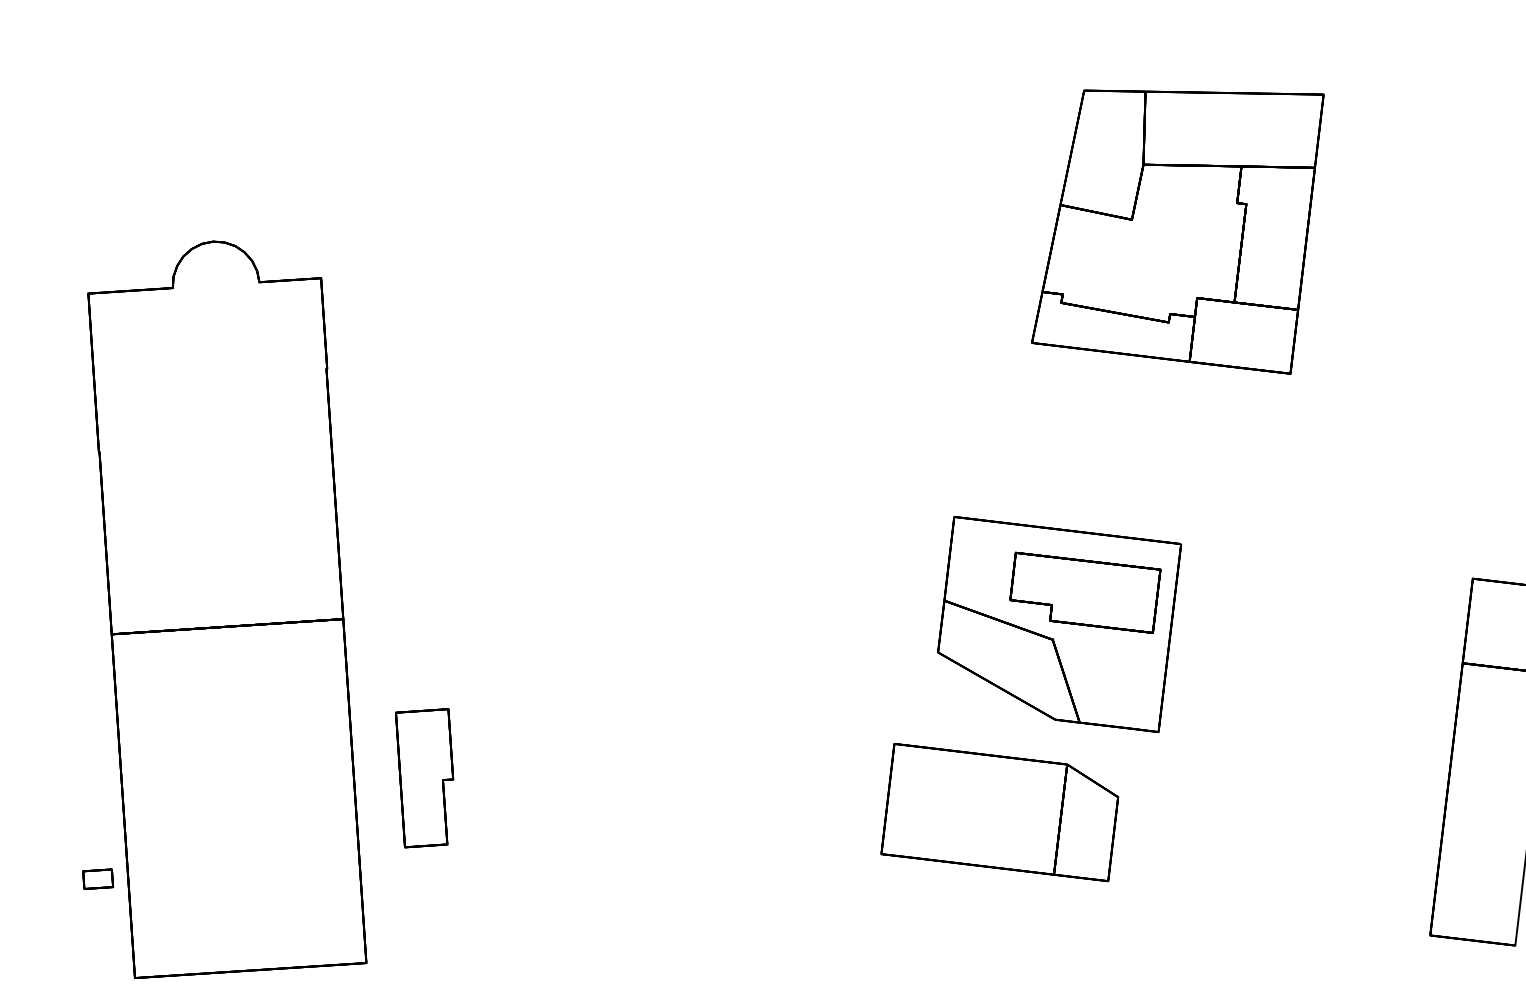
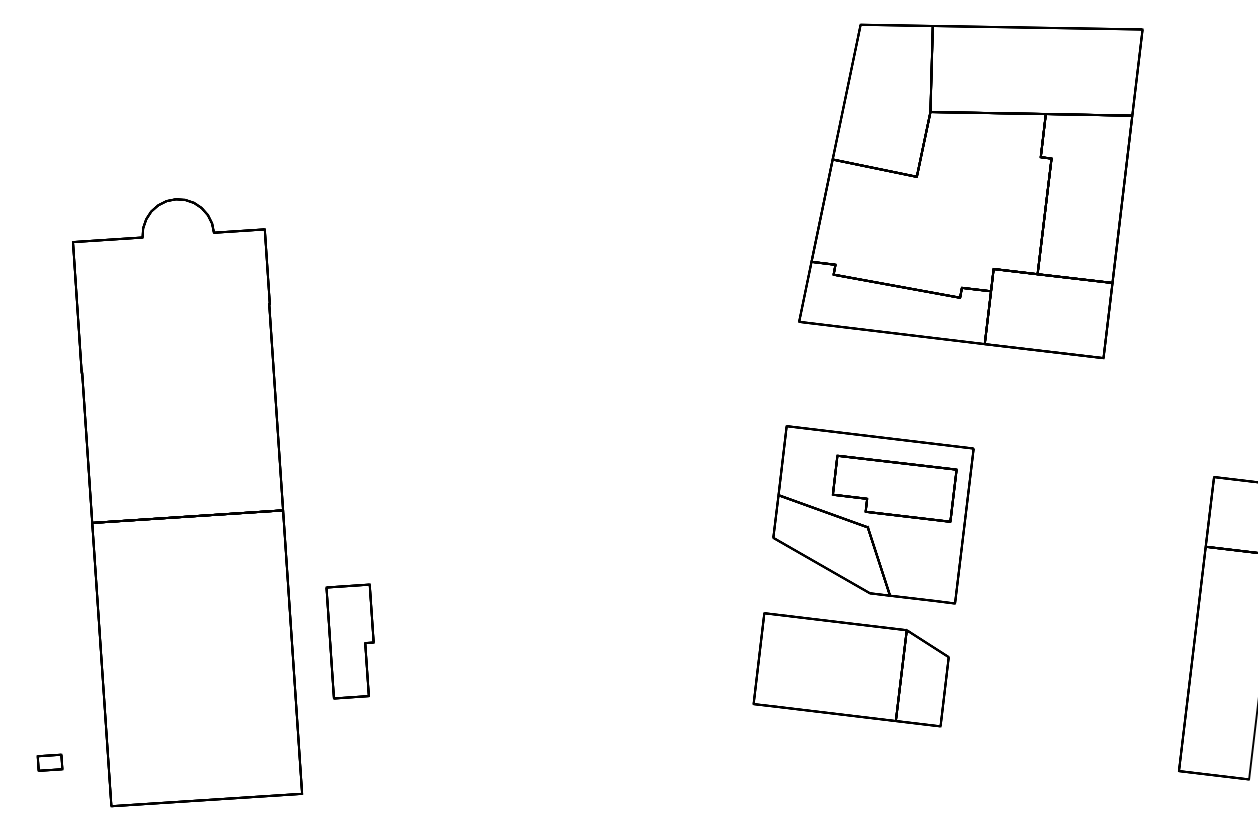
part: (1177, 232) -> (970, 191), size x1.43
part: (998, 812) -> (850, 669), moved
part: (97, 878) -> (49, 762), moved

